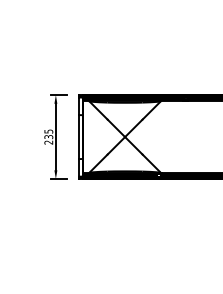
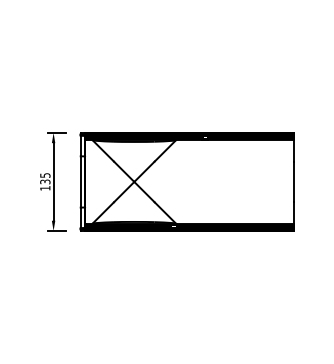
text: (48, 142) -> (45, 188), 235 -> 135

